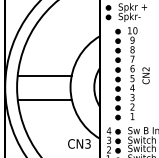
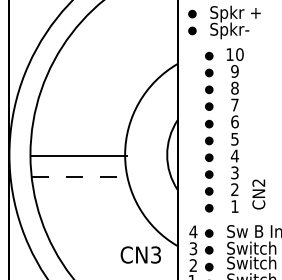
text: (145, 75) -> (257, 194), moved
line: (44, 76) -> (79, 156), moved
line: (44, 99) -> (79, 176), solid -> dashed

